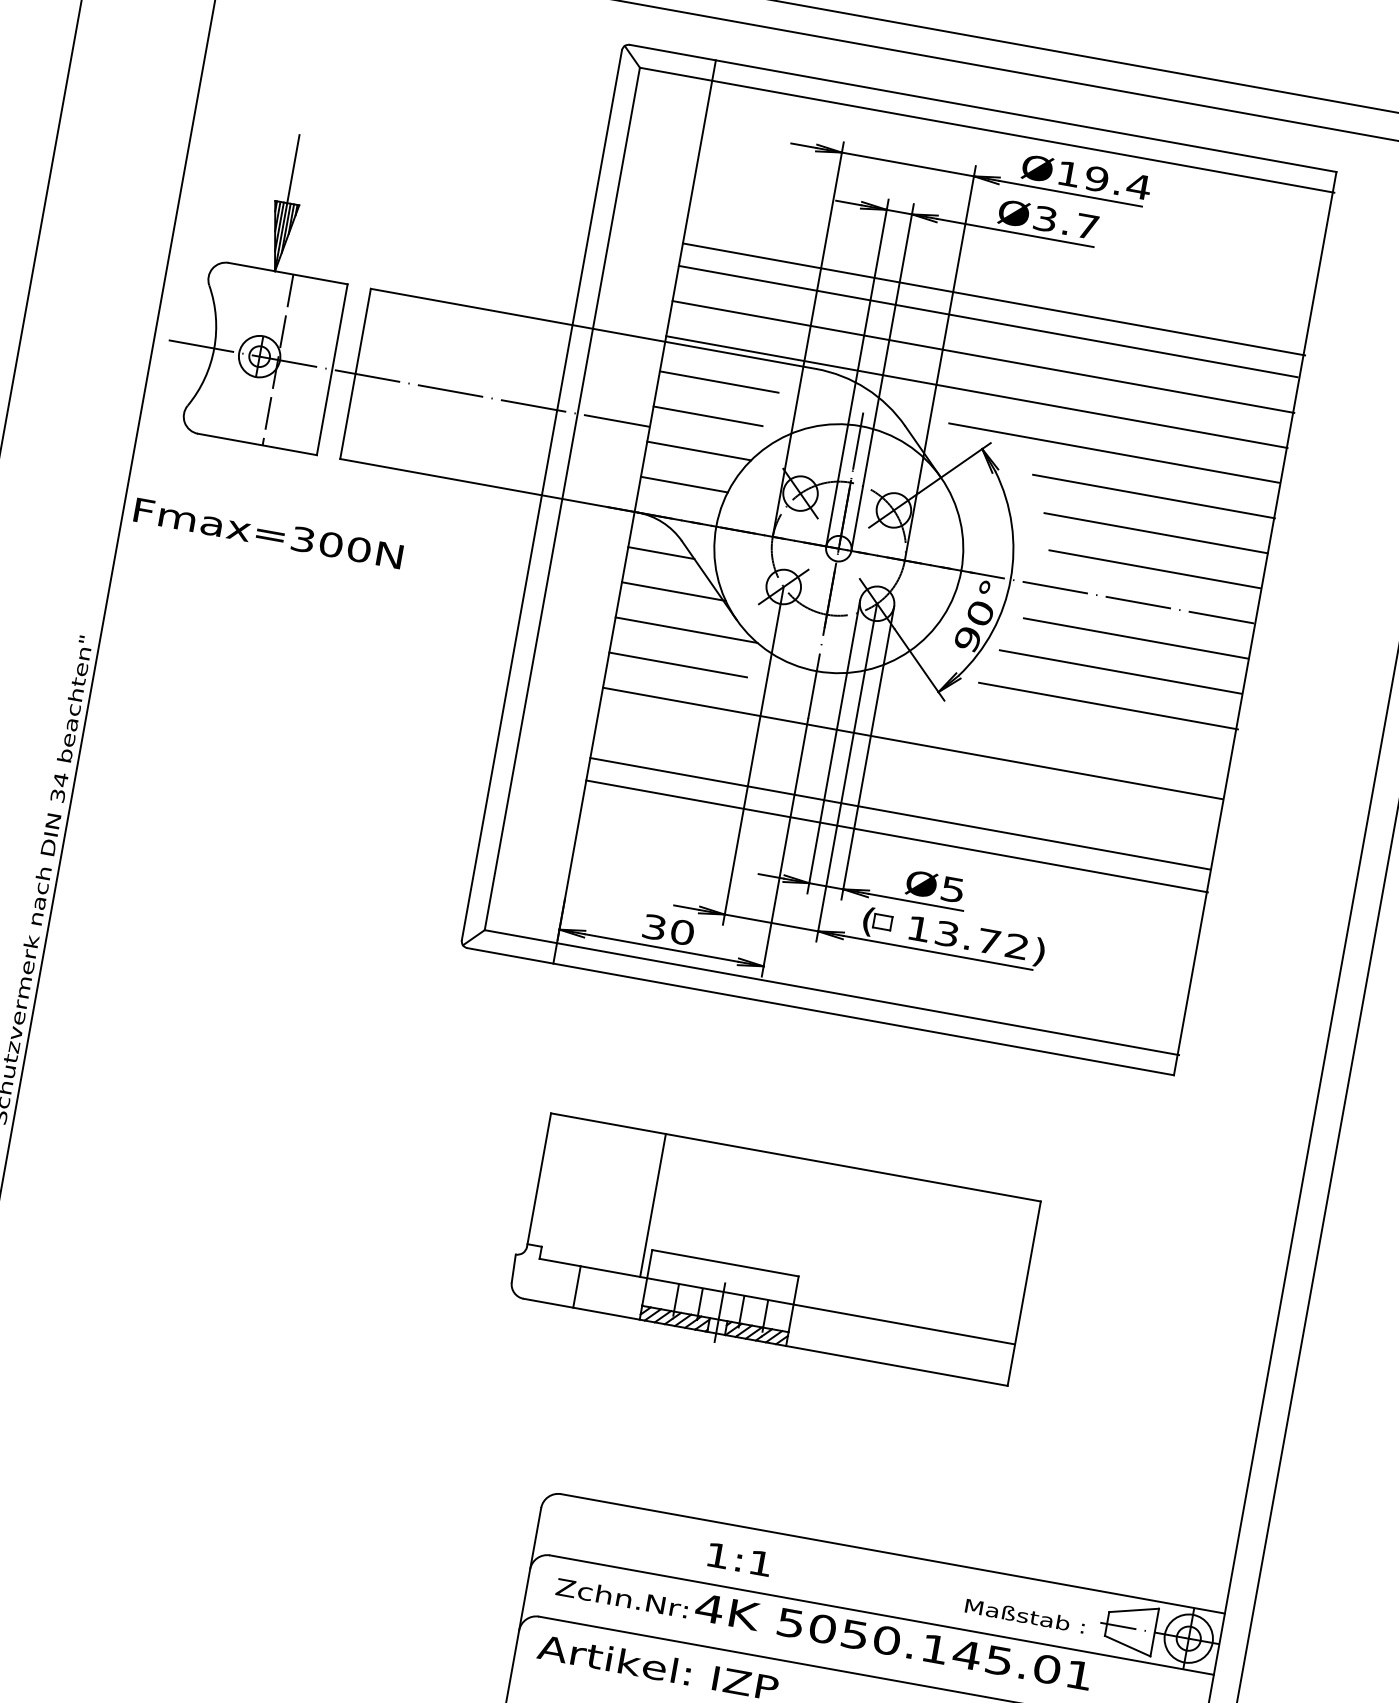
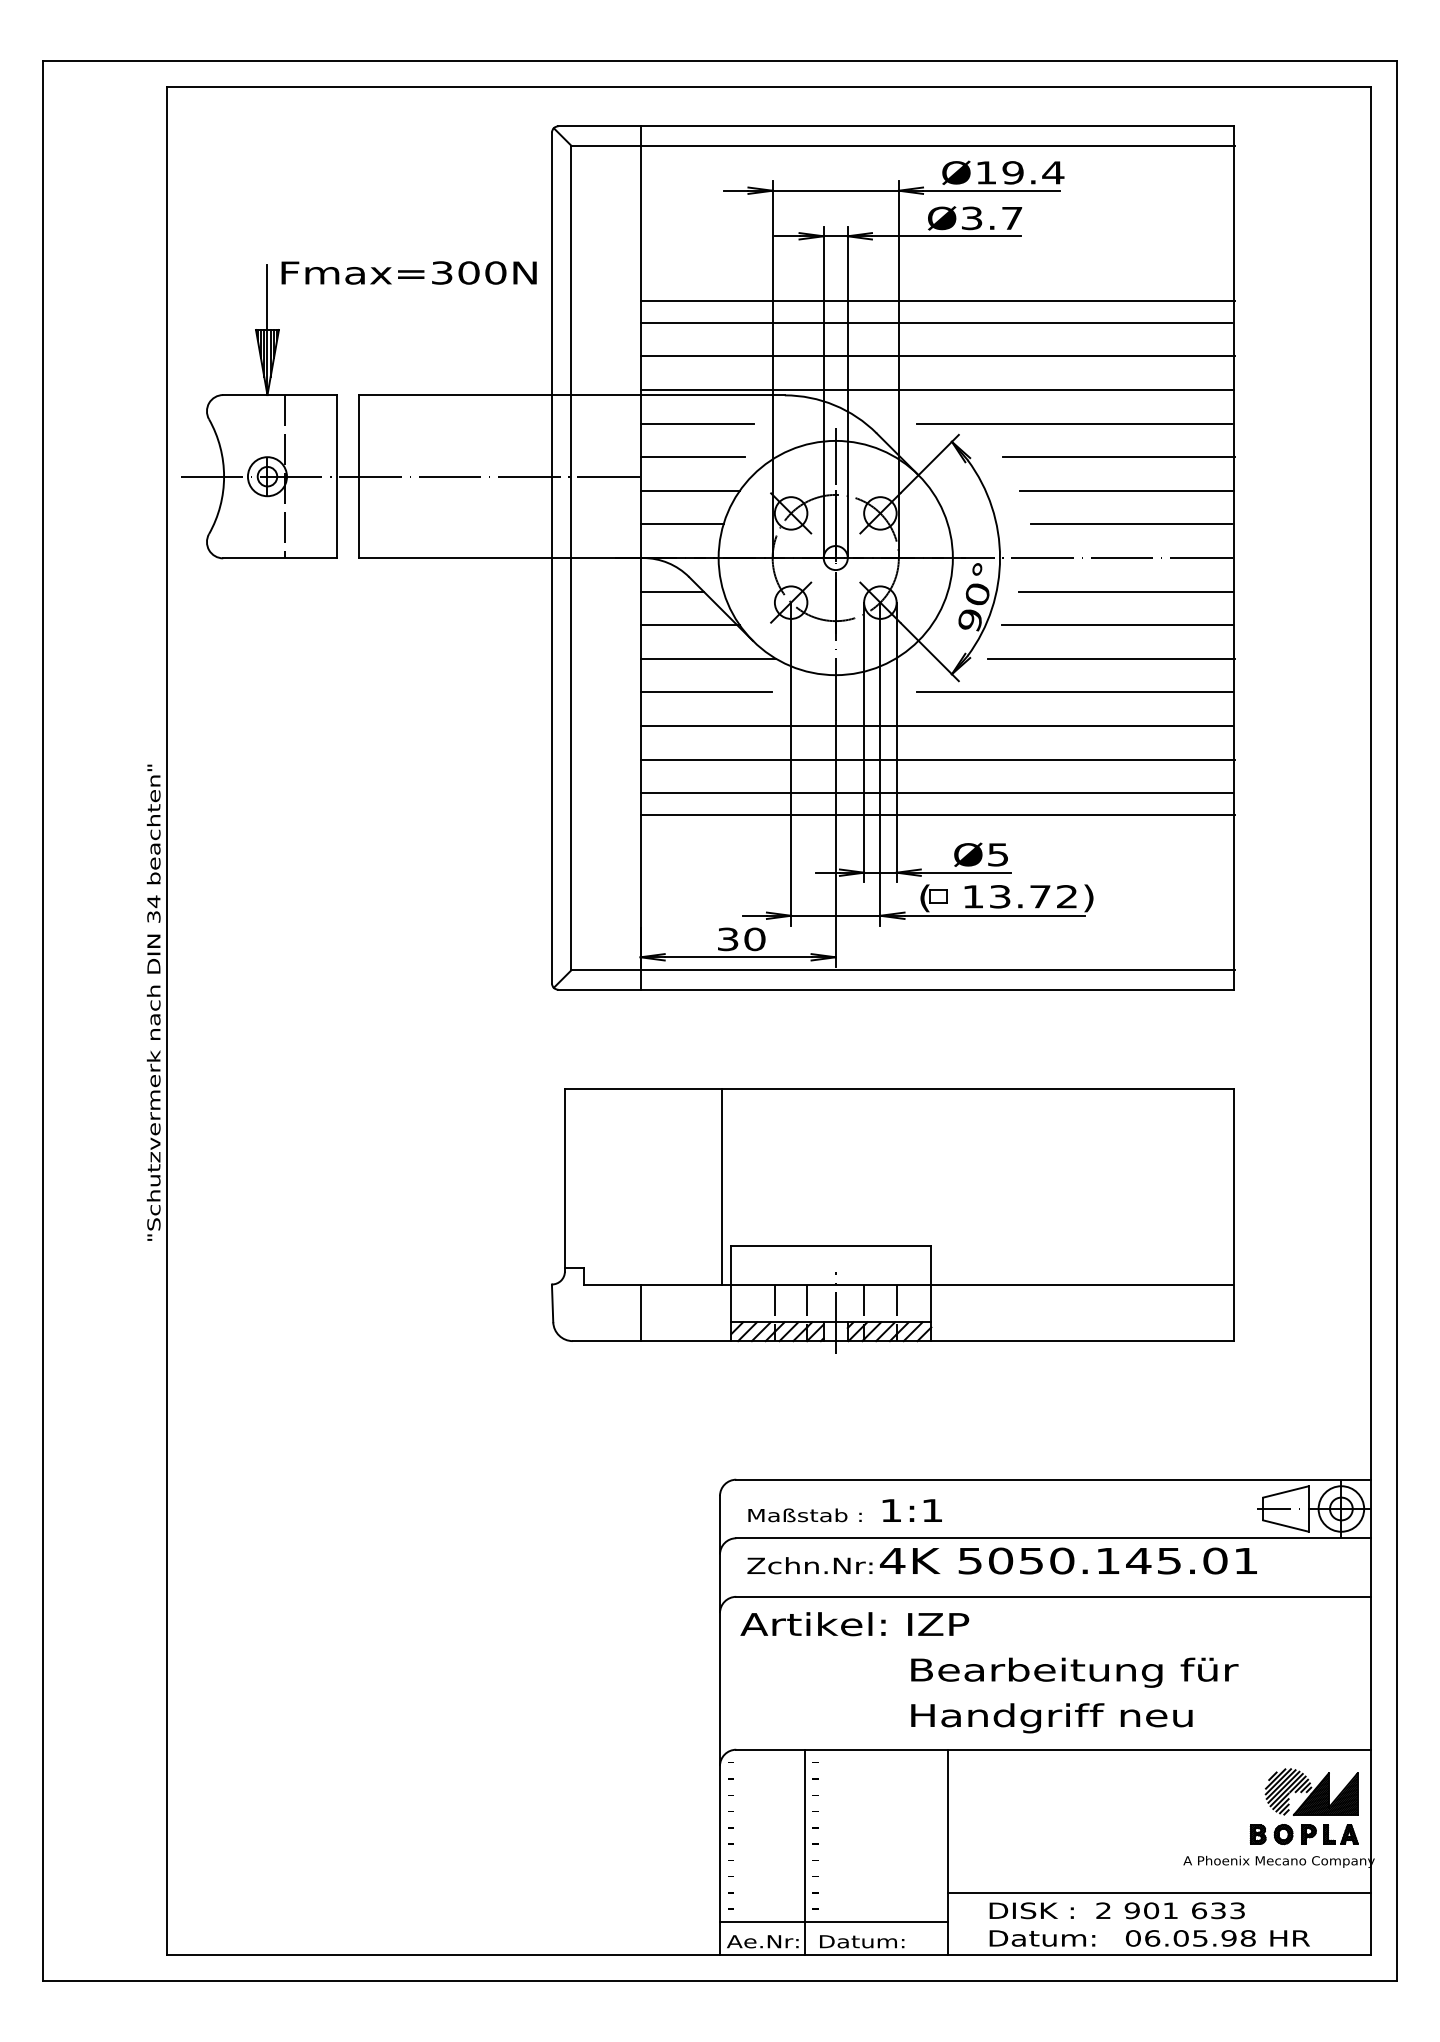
text: (267, 532) -> (408, 272), moved
line: (1064, 734) -> (1075, 692), added
line: (907, 778) -> (937, 759), added
part: (773, 1252) -> (892, 1220), size x1.43
text: (1024, 1616) -> (804, 1515), moved

